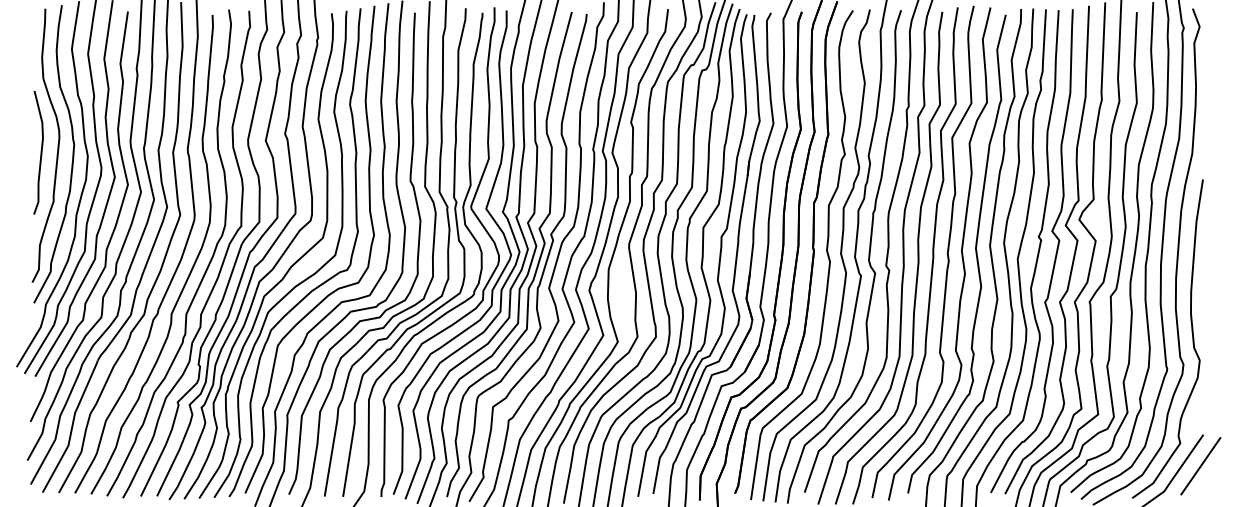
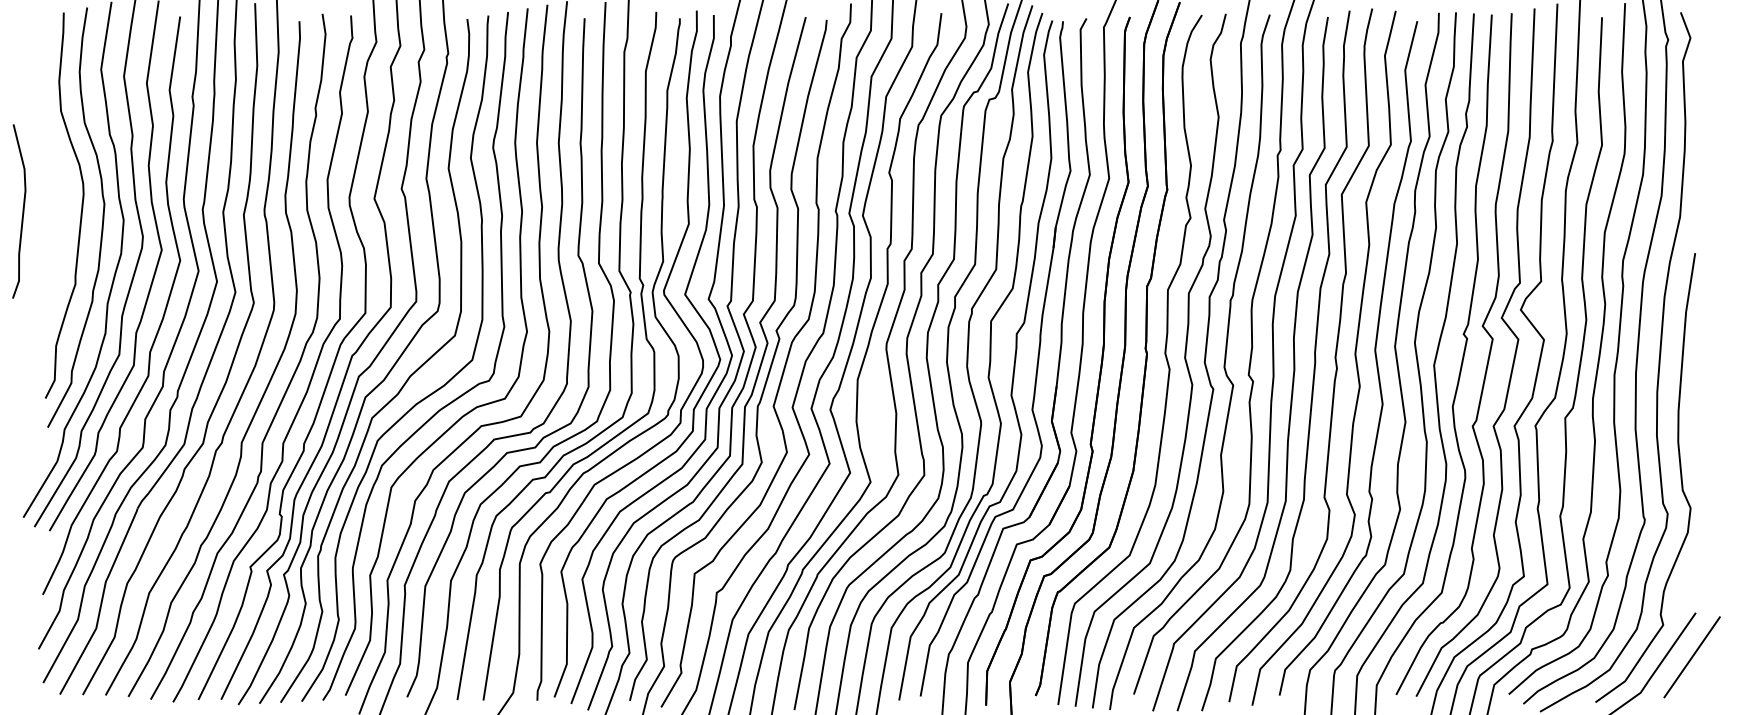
curve: (40, 152) -> (22, 211), moved

